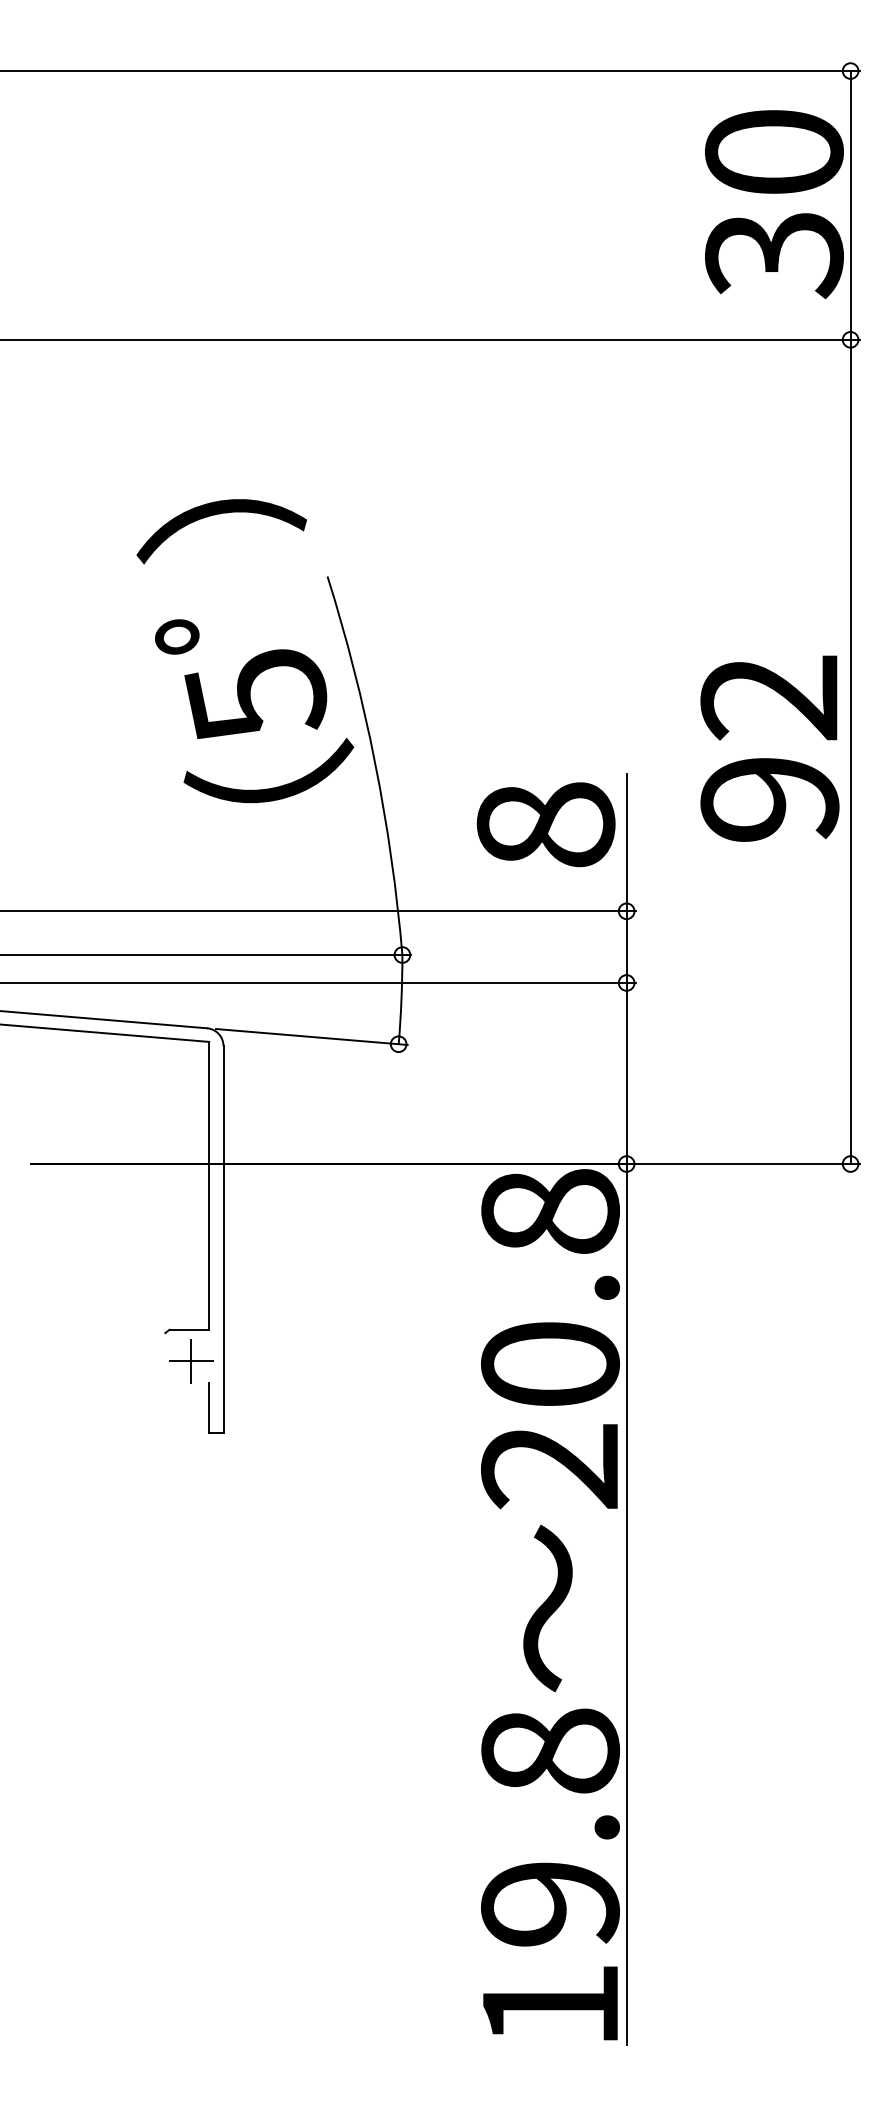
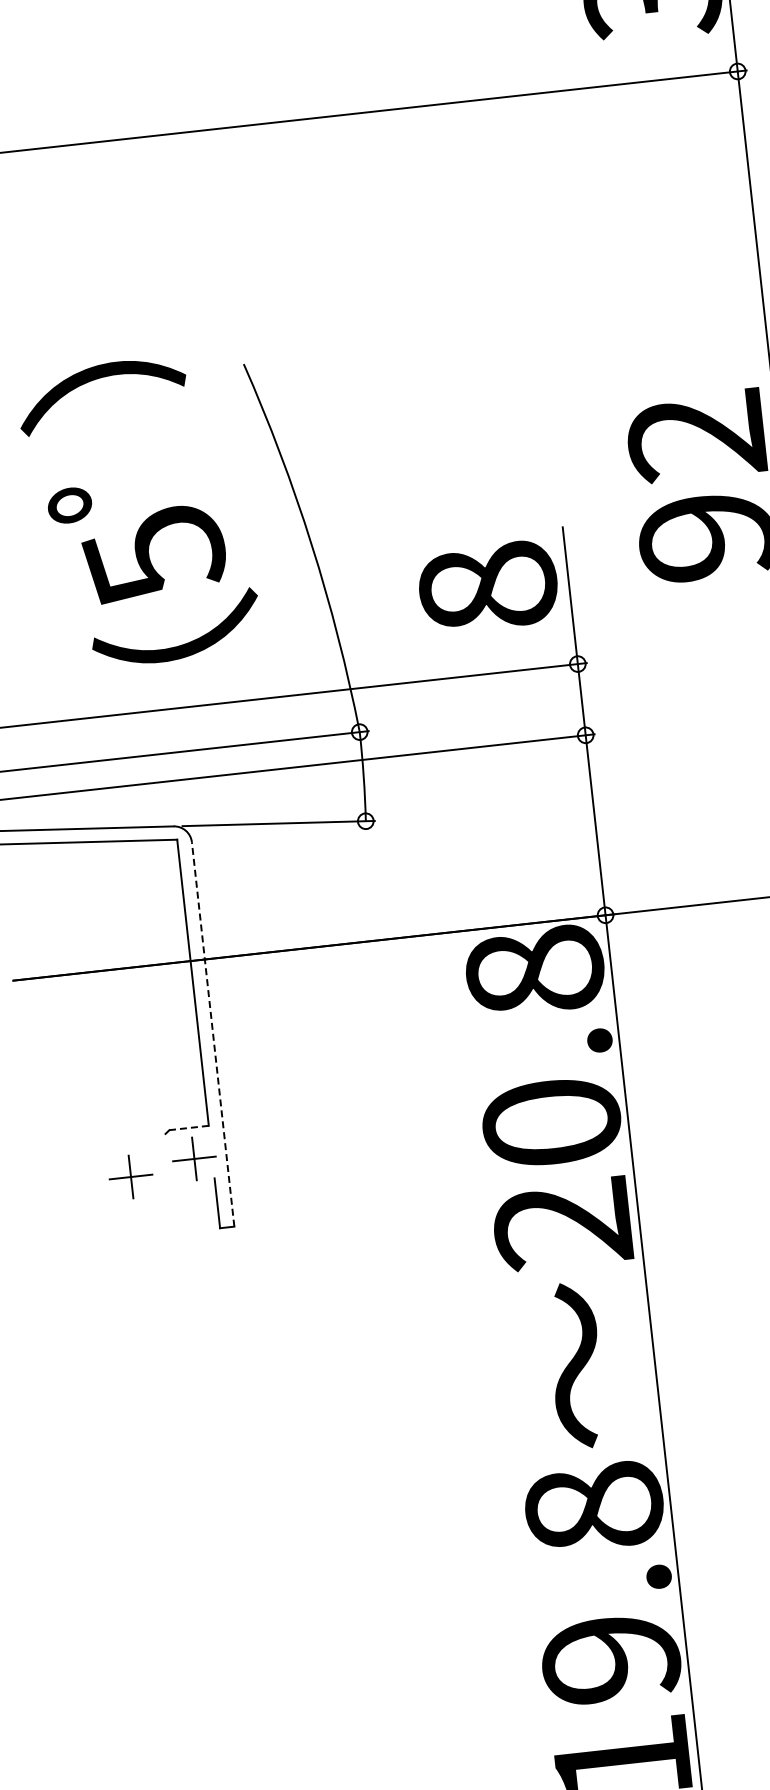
text: (245, 651) -> (139, 512), moved
line: (223, 1238) -> (213, 1033), solid -> dashed
line: (189, 1329) -> (189, 1127), solid -> dashed
part: (126, 1372) -> (131, 1177), added

